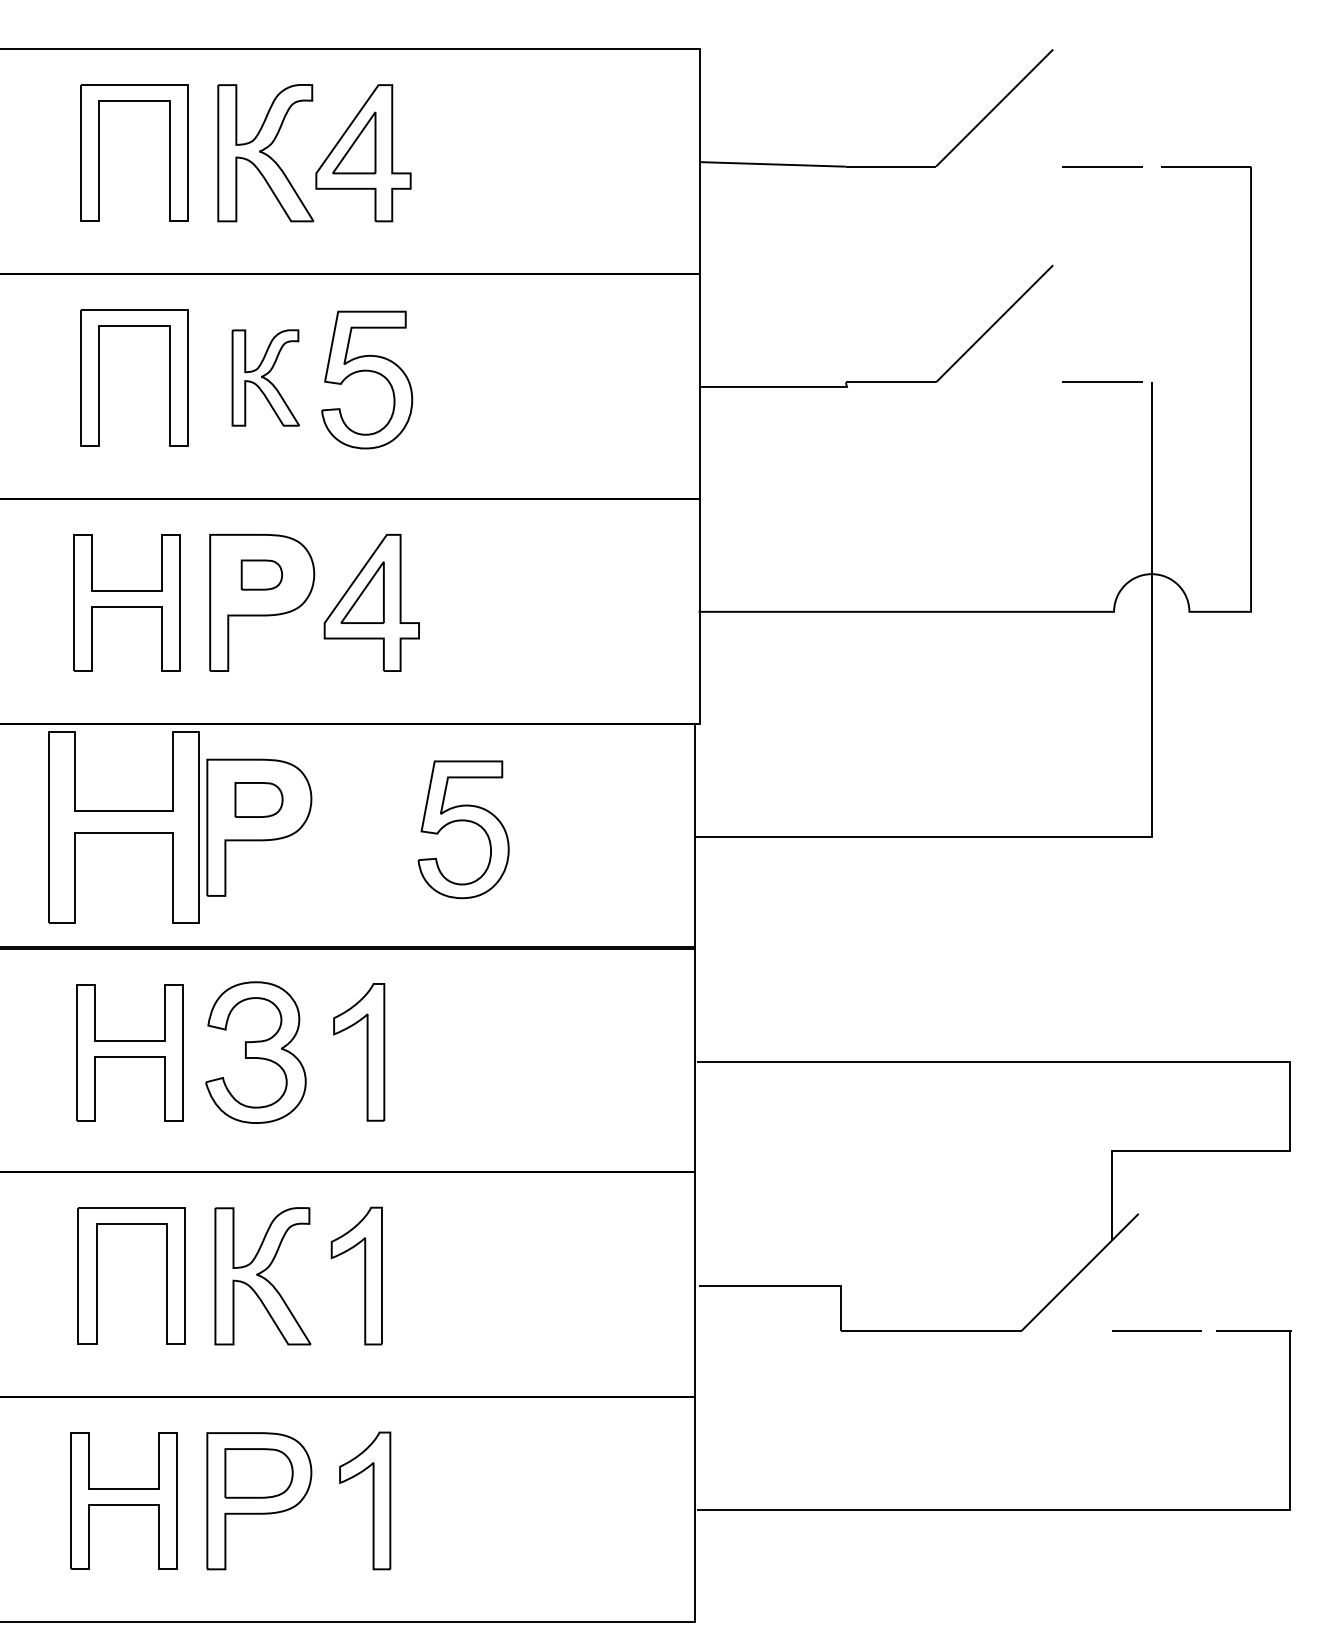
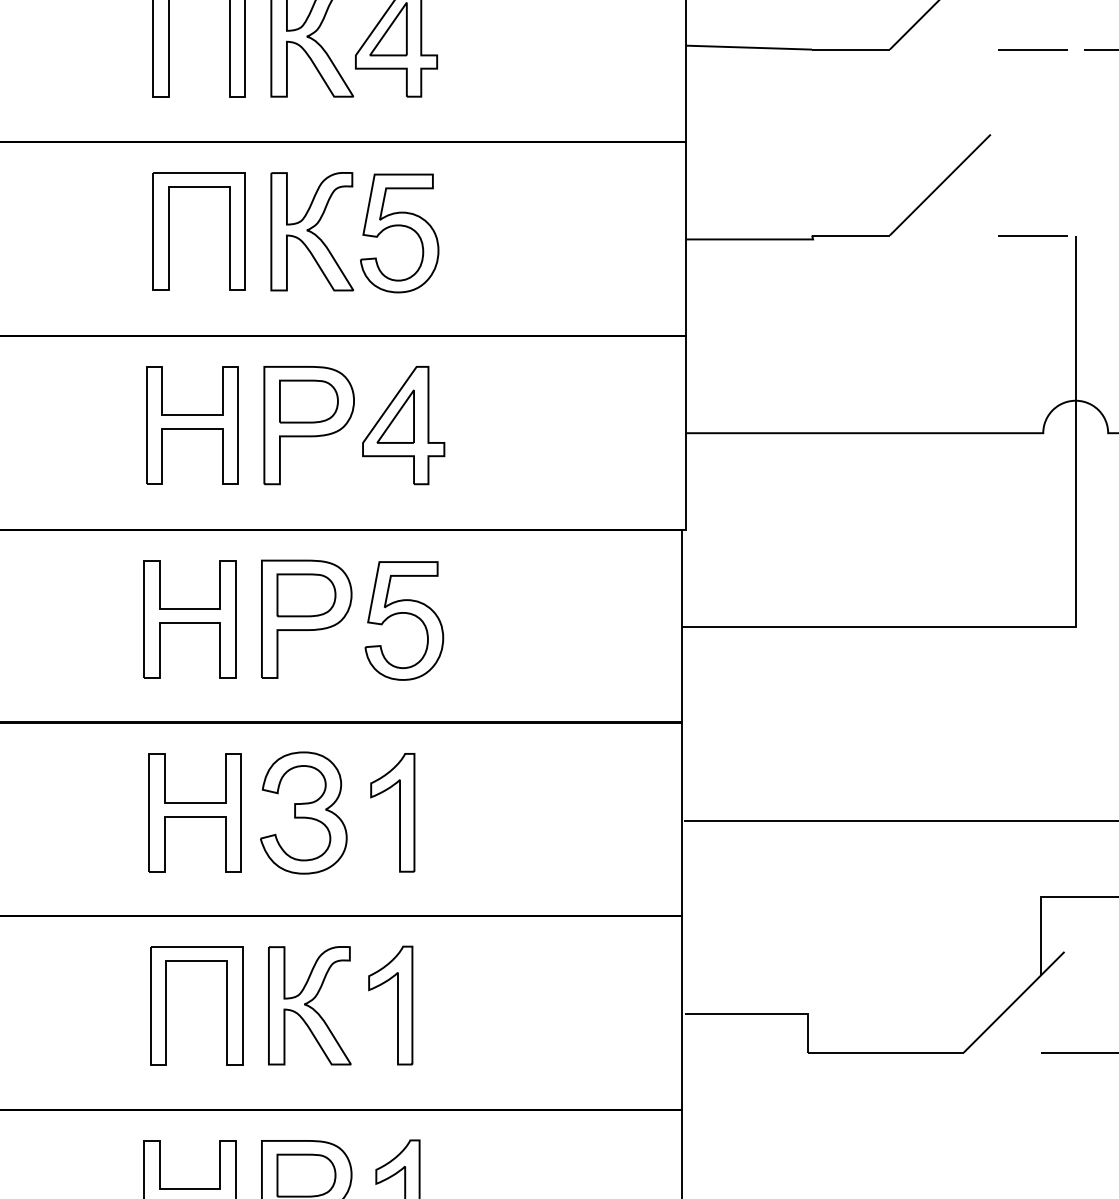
part: (265, 377) -> (312, 231), size x1.43
part: (261, 574) -> (308, 401), size x1.67
part: (258, 799) -> (306, 594), size x1.43
part: (463, 821) -> (404, 613), moved
part: (123, 827) -> (189, 619), size x0.71

